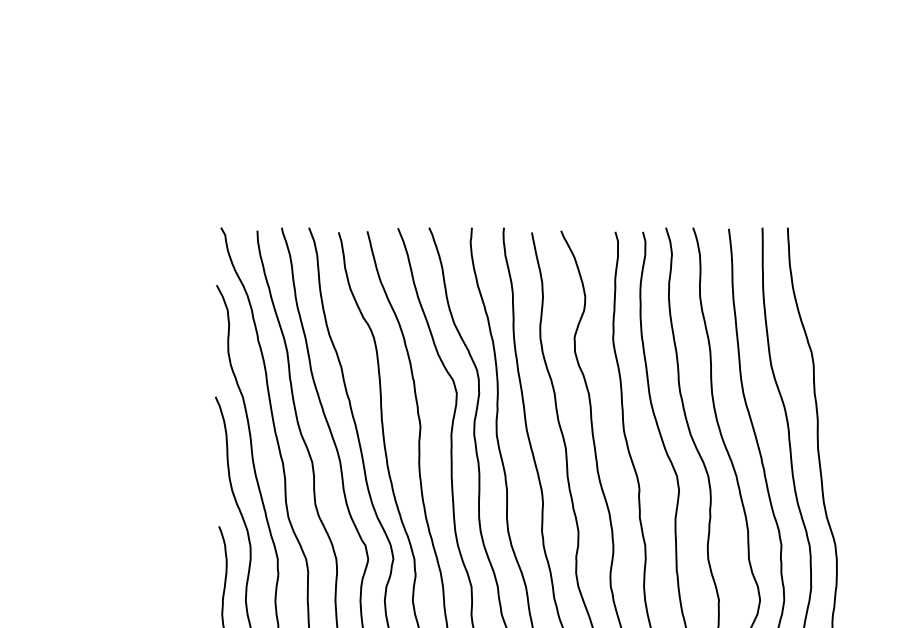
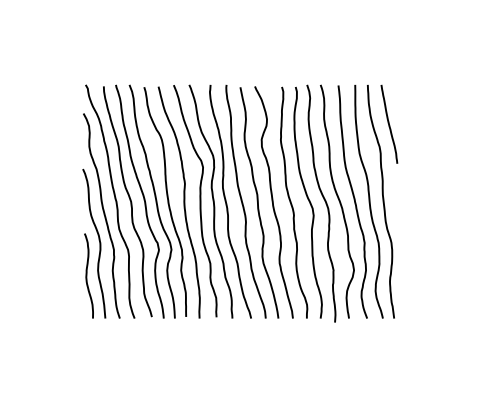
curve: (831, 305) -> (389, 123), added

